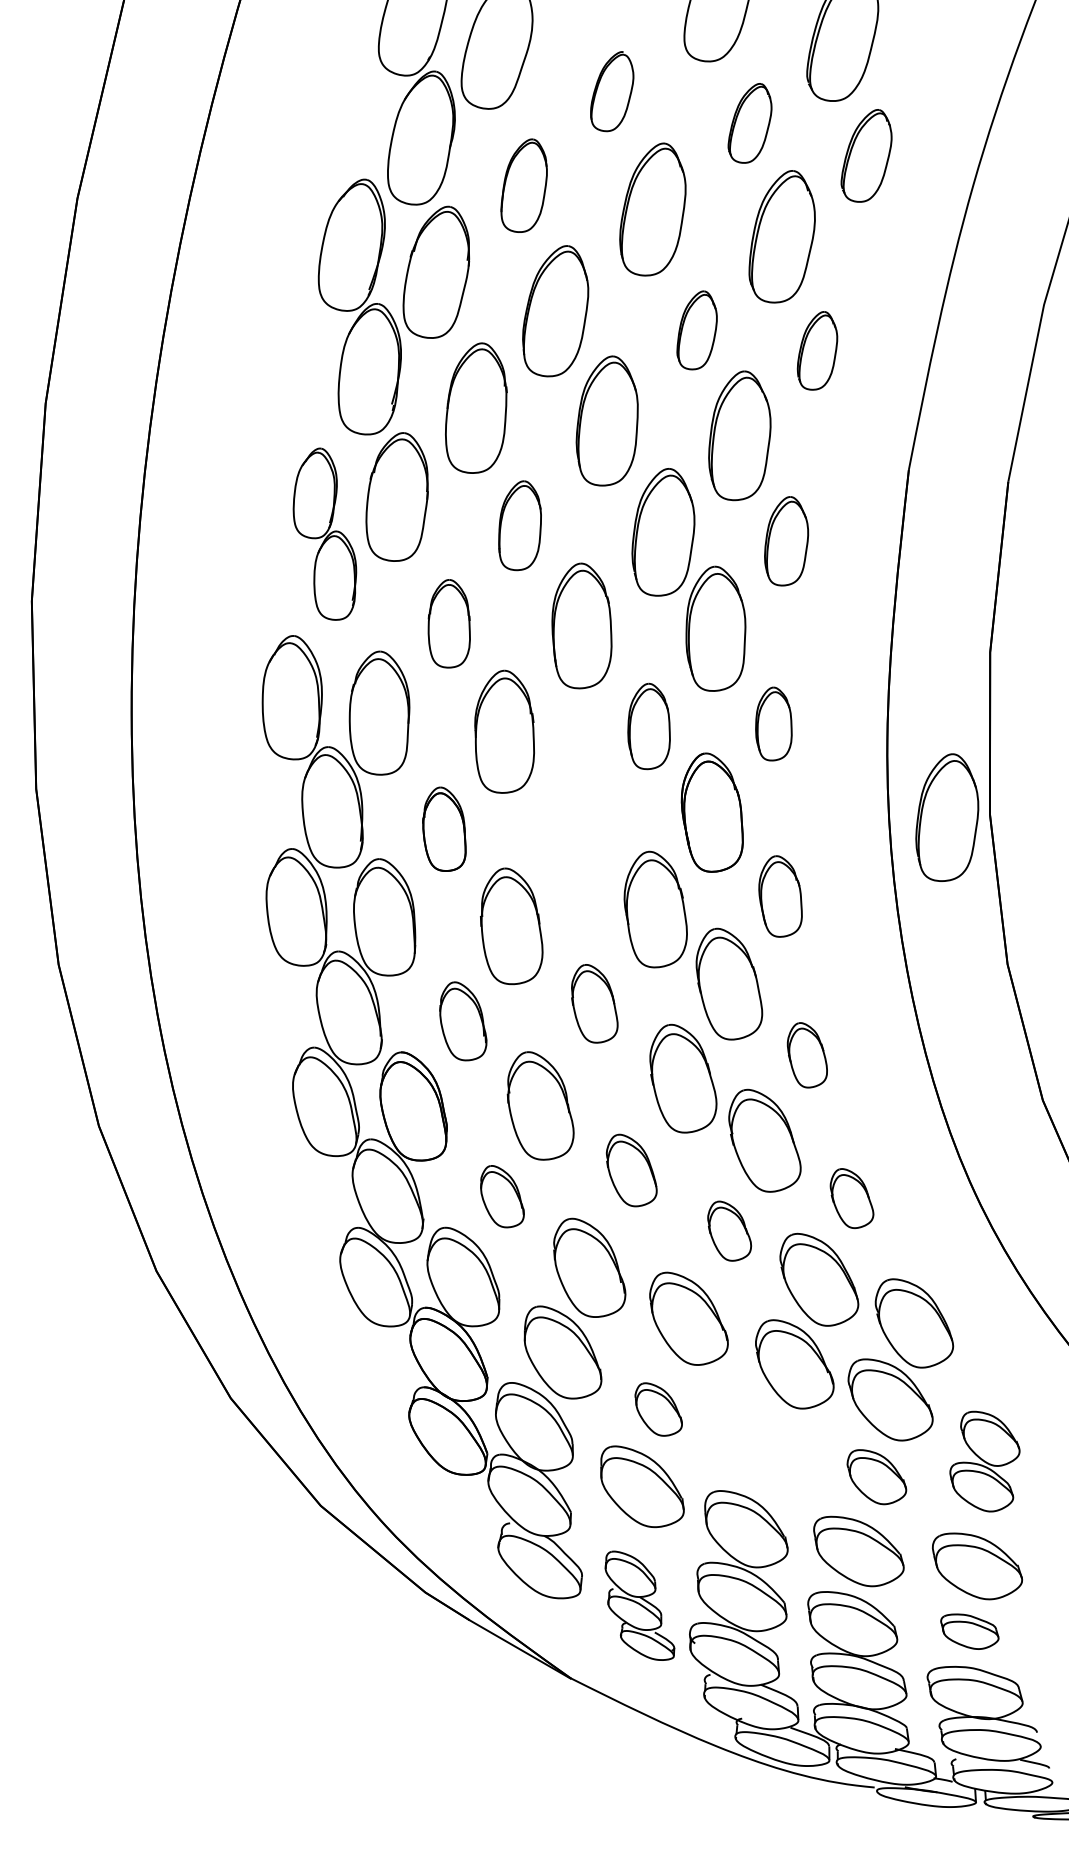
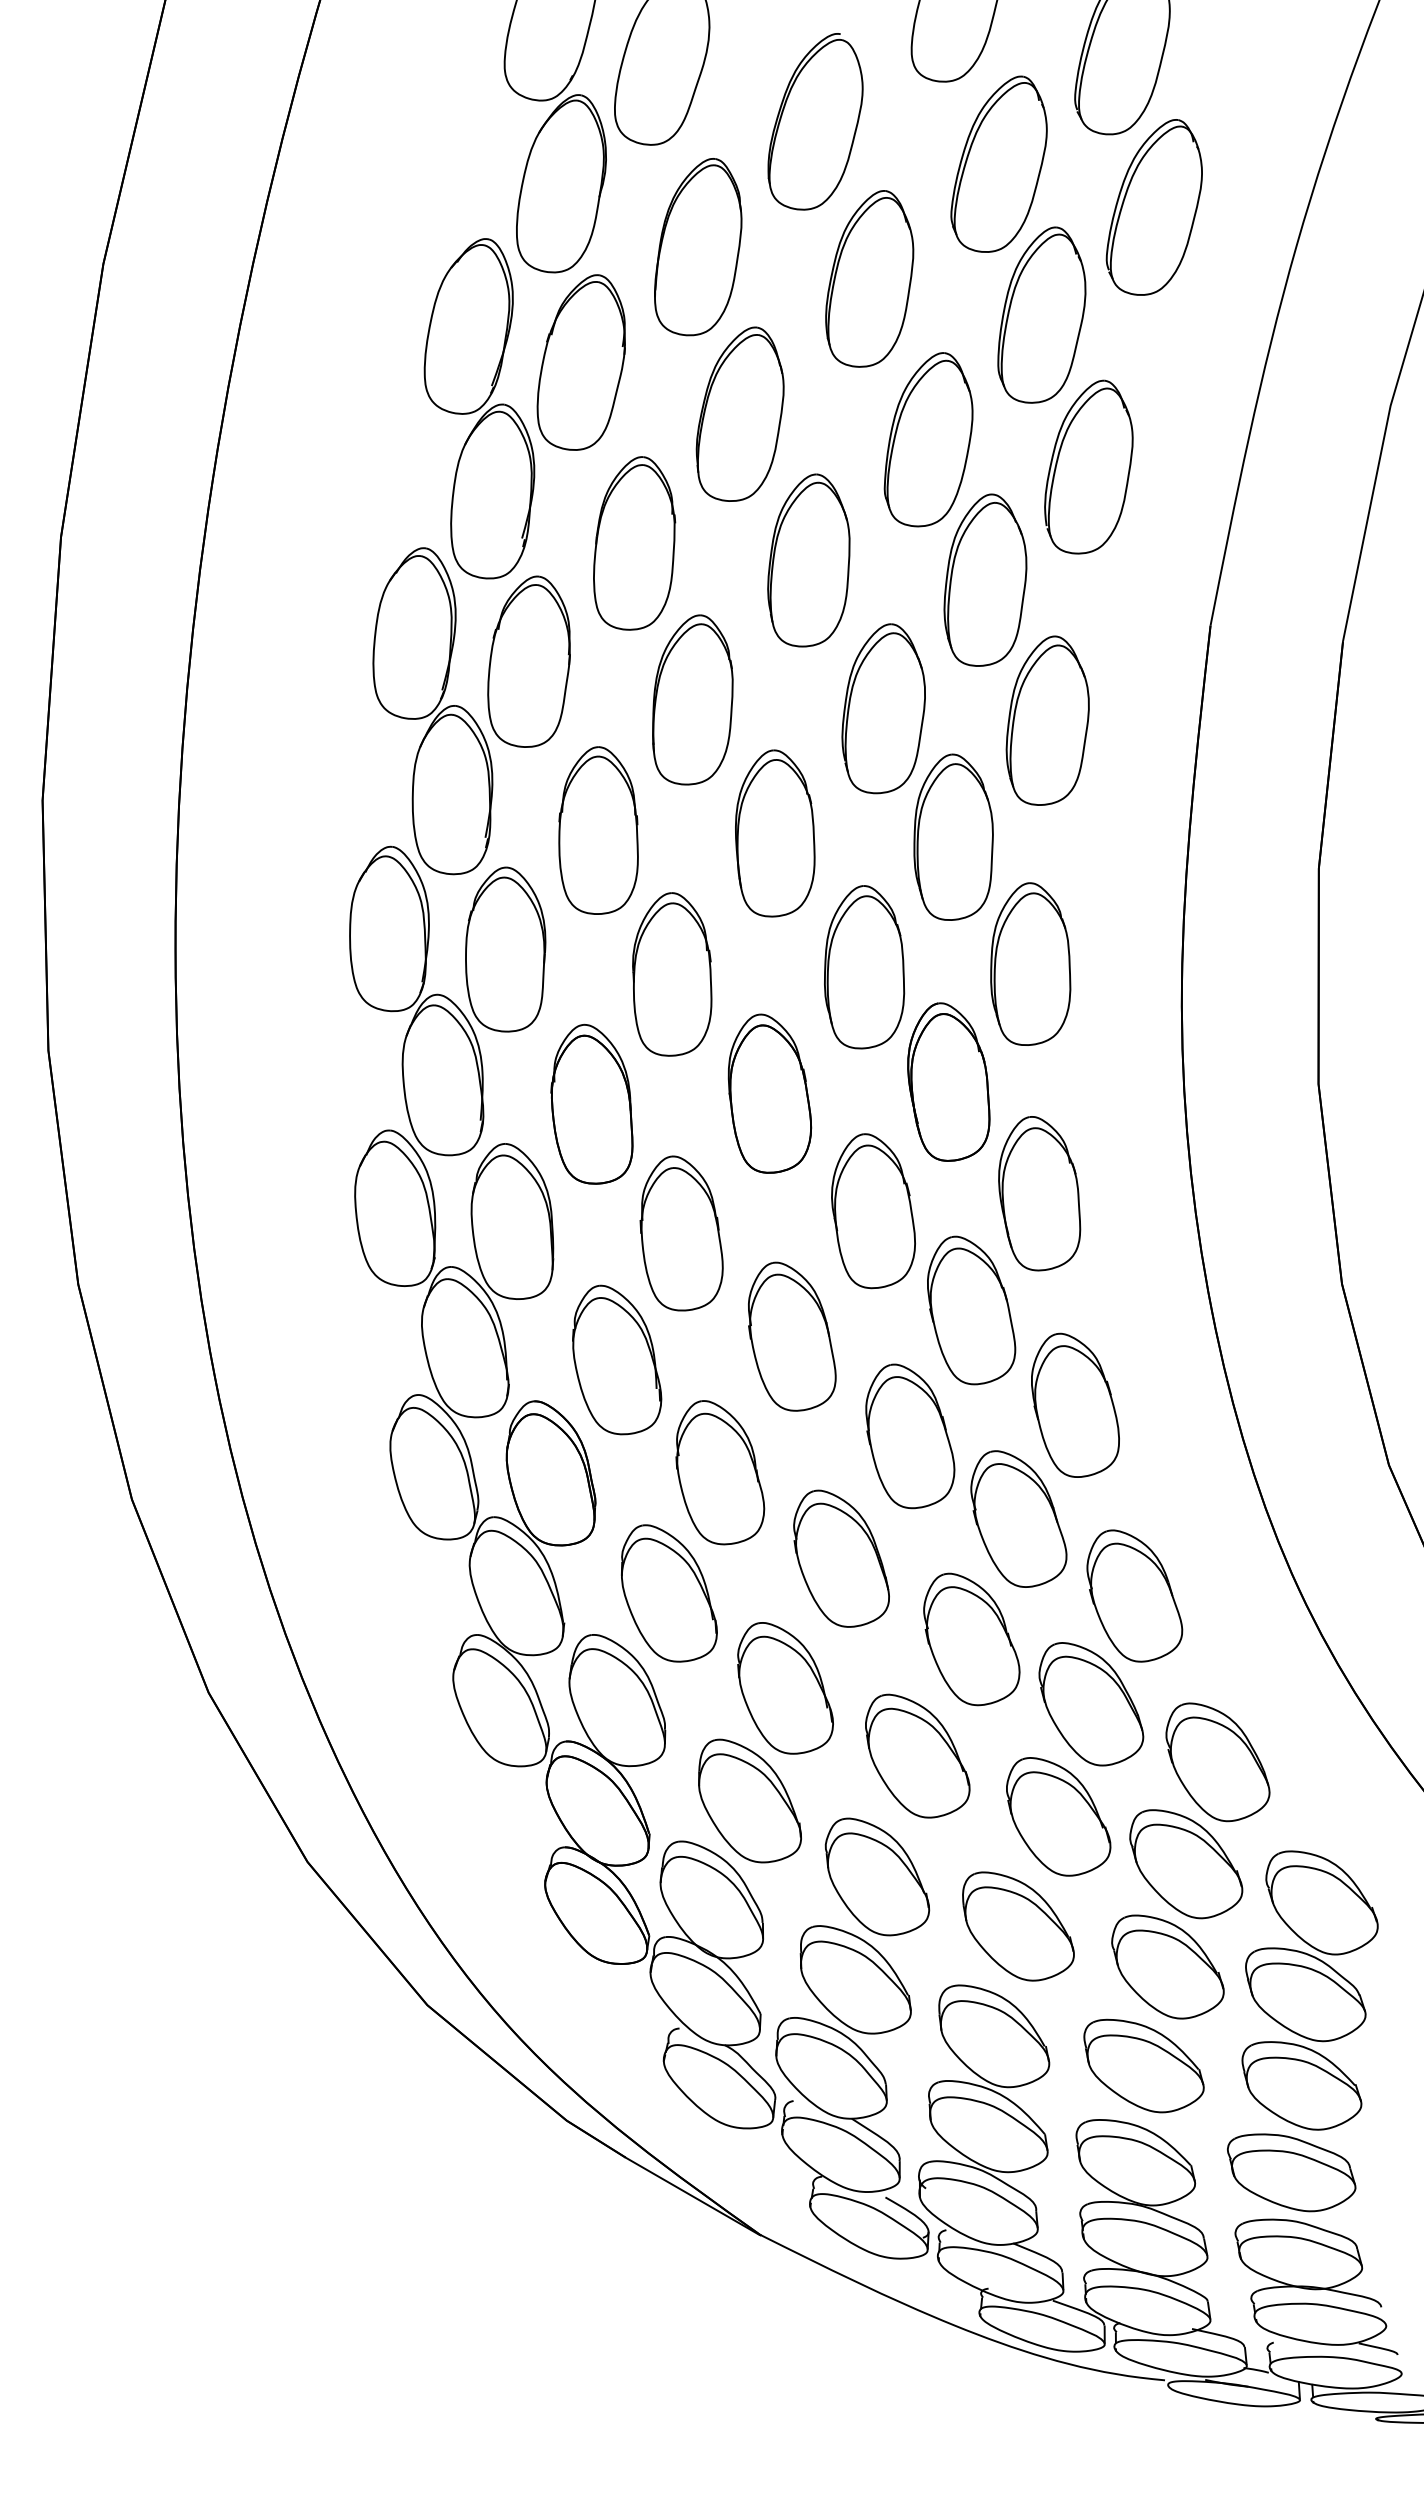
part: (612, 91) -> (815, 121), size x1.67
part: (749, 122) -> (998, 163), size x1.67
part: (866, 155) -> (1153, 207), size x1.43
part: (524, 185) -> (698, 247), size x1.43
part: (697, 330) -> (928, 439), size x1.67
part: (817, 350) -> (1088, 466), size x1.67
part: (519, 525) -> (692, 699), size x1.43
part: (324, 534) -> (432, 711), size x1.43
part: (786, 541) -> (1047, 720), size x1.43
part: (449, 623) -> (598, 830), size x1.43
part: (773, 723) -> (1030, 963), size x1.67
part: (649, 726) -> (864, 967), size x1.43
part: (947, 817) -> (1261, 1088), removed
part: (577, 821) -> (769, 1093), added
part: (444, 828) -> (591, 1103), size x1.43
part: (780, 896) -> (1039, 1193), size x1.43
part: (594, 1003) -> (792, 1336), size x1.43
part: (463, 1020) -> (617, 1359), size x1.43
part: (807, 1054) -> (1075, 1404), size x1.67
part: (631, 1170) -> (841, 1558), size x1.43
part: (502, 1196) -> (669, 1593), size x1.67
part: (851, 1198) -> (1134, 1595), size x1.67
part: (729, 1231) -> (971, 1639), size x1.67
part: (658, 1409) -> (877, 1876), size x1.67
part: (764, 1446) -> (1018, 1926), added
part: (984, 1461) -> (1311, 1946), size x1.43
part: (876, 1476) -> (1167, 1966), size x1.43
part: (640, 1605) -> (852, 2138), size x1.67
part: (969, 1631) -> (1291, 2172), size x1.67

